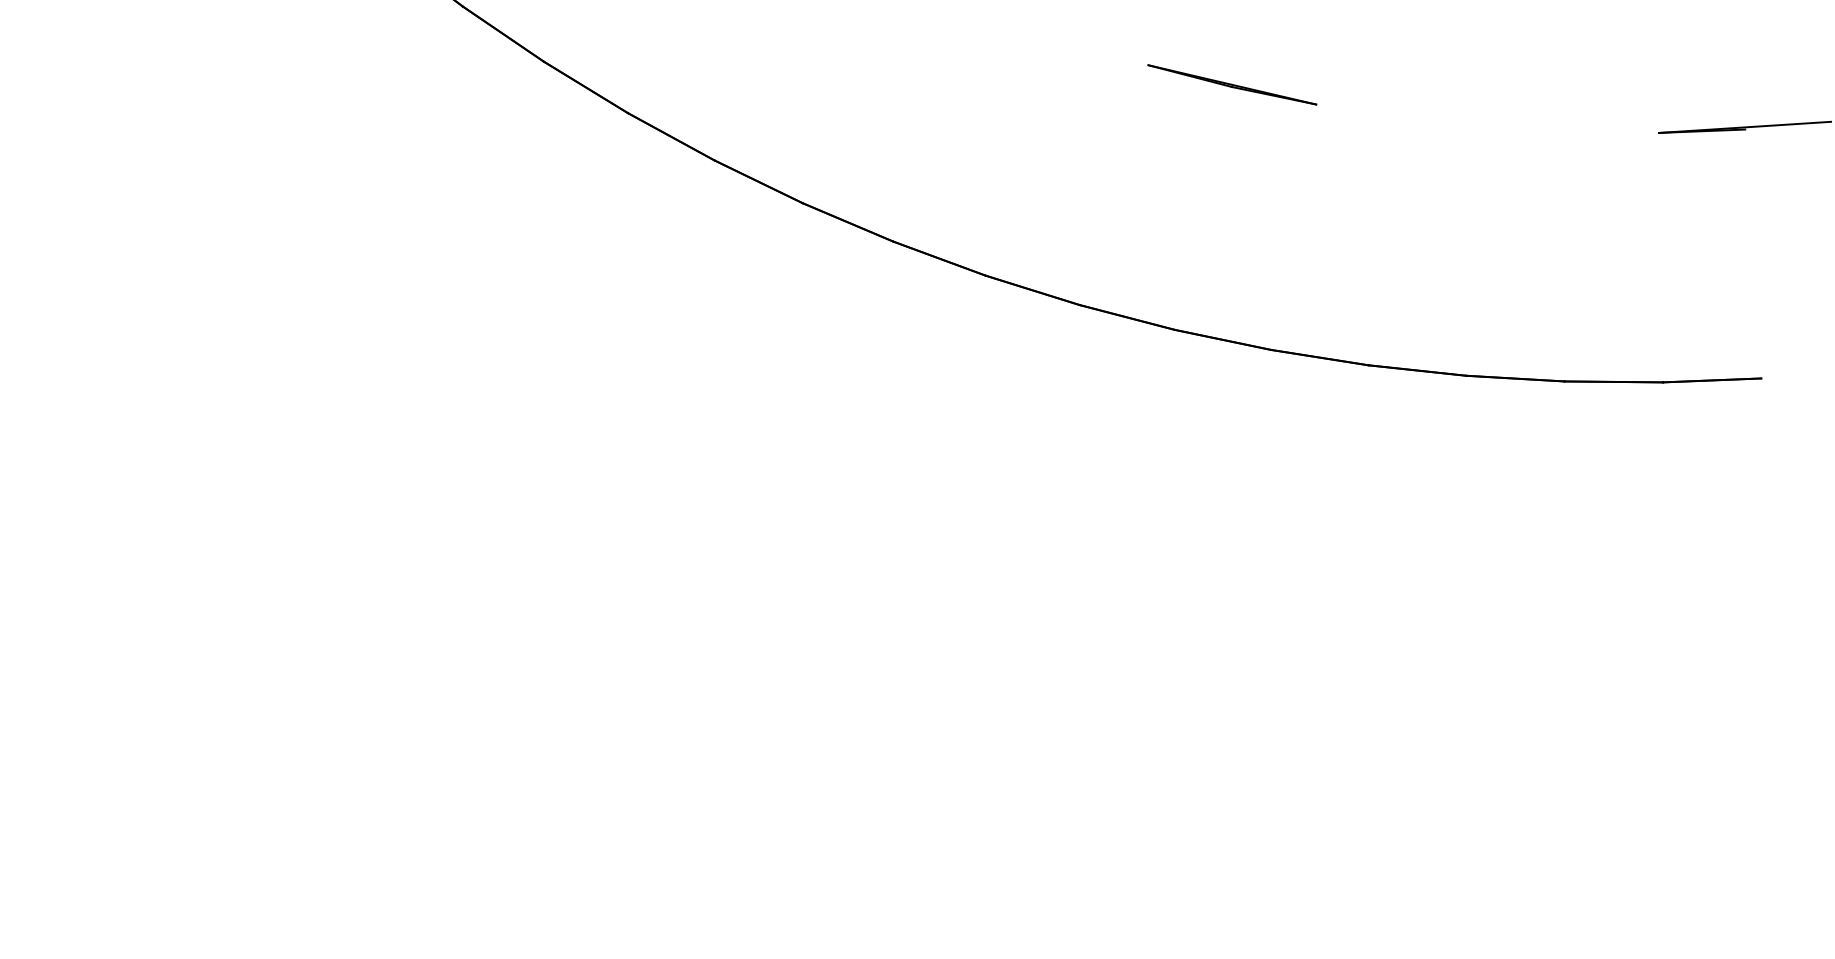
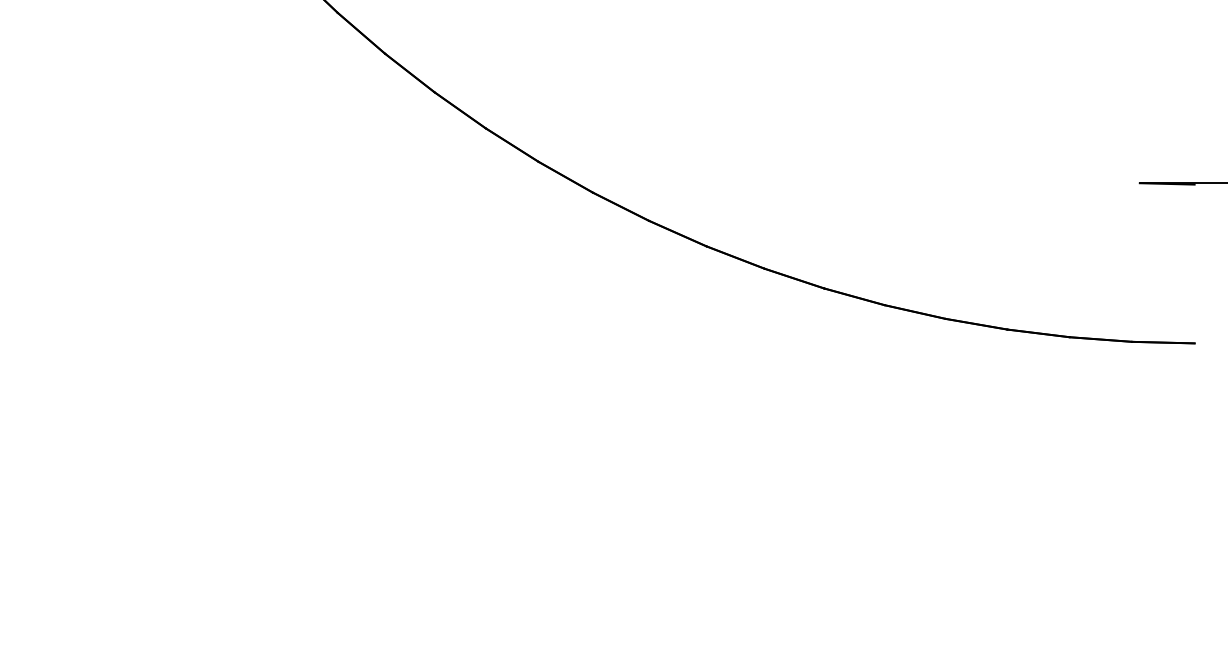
line: (1232, 85) -> (870, 135), removed

